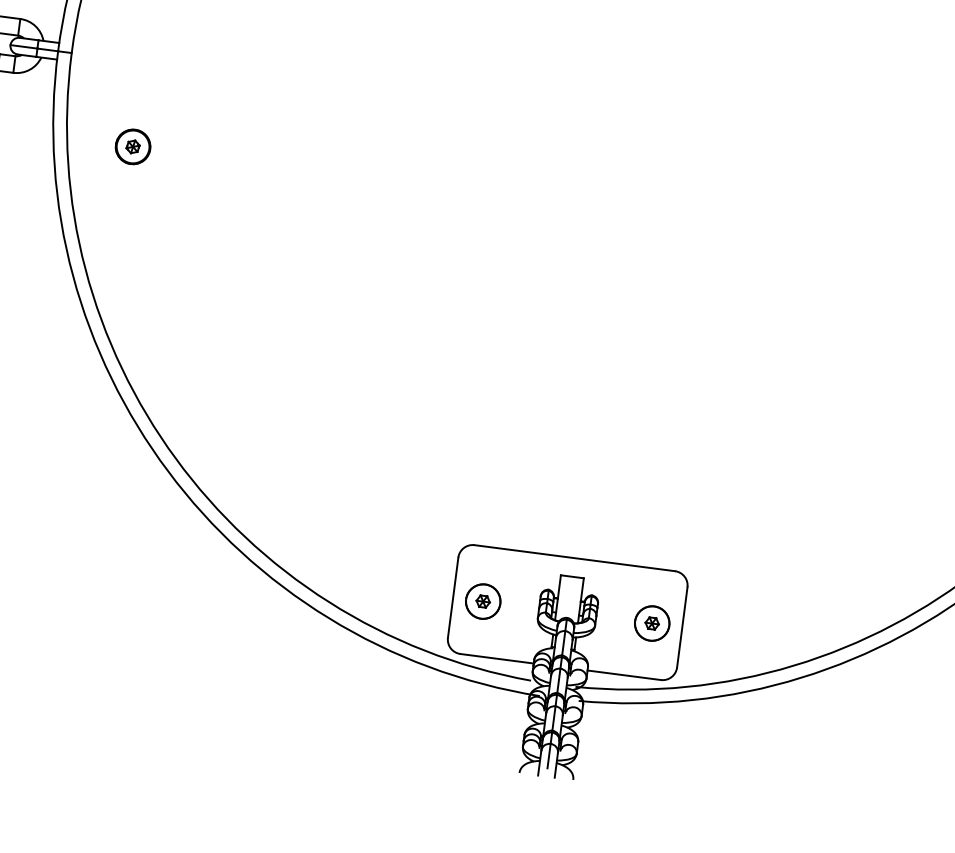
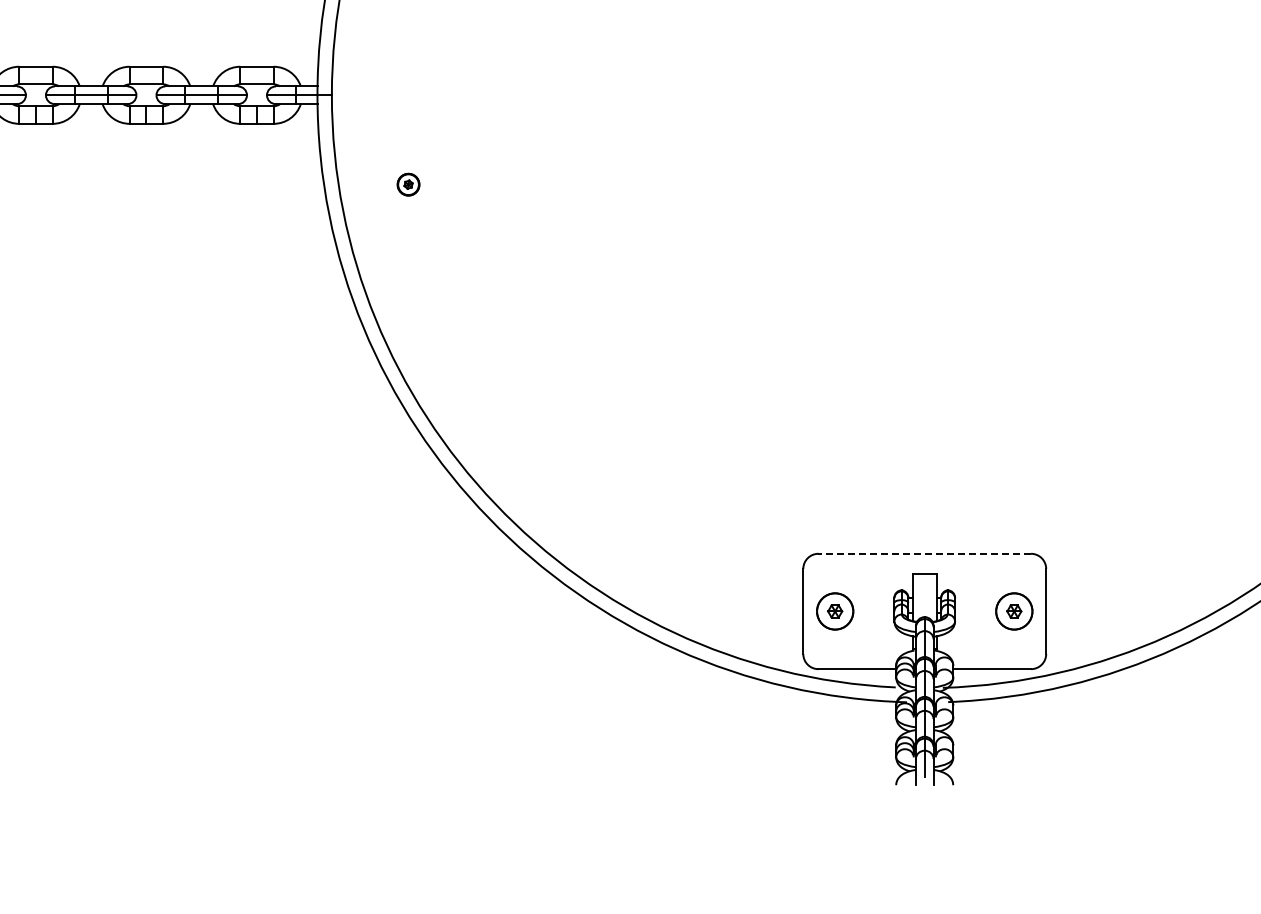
part: (133, 146) -> (408, 184), size x0.6
line: (574, 557) -> (924, 553), solid -> dashed

